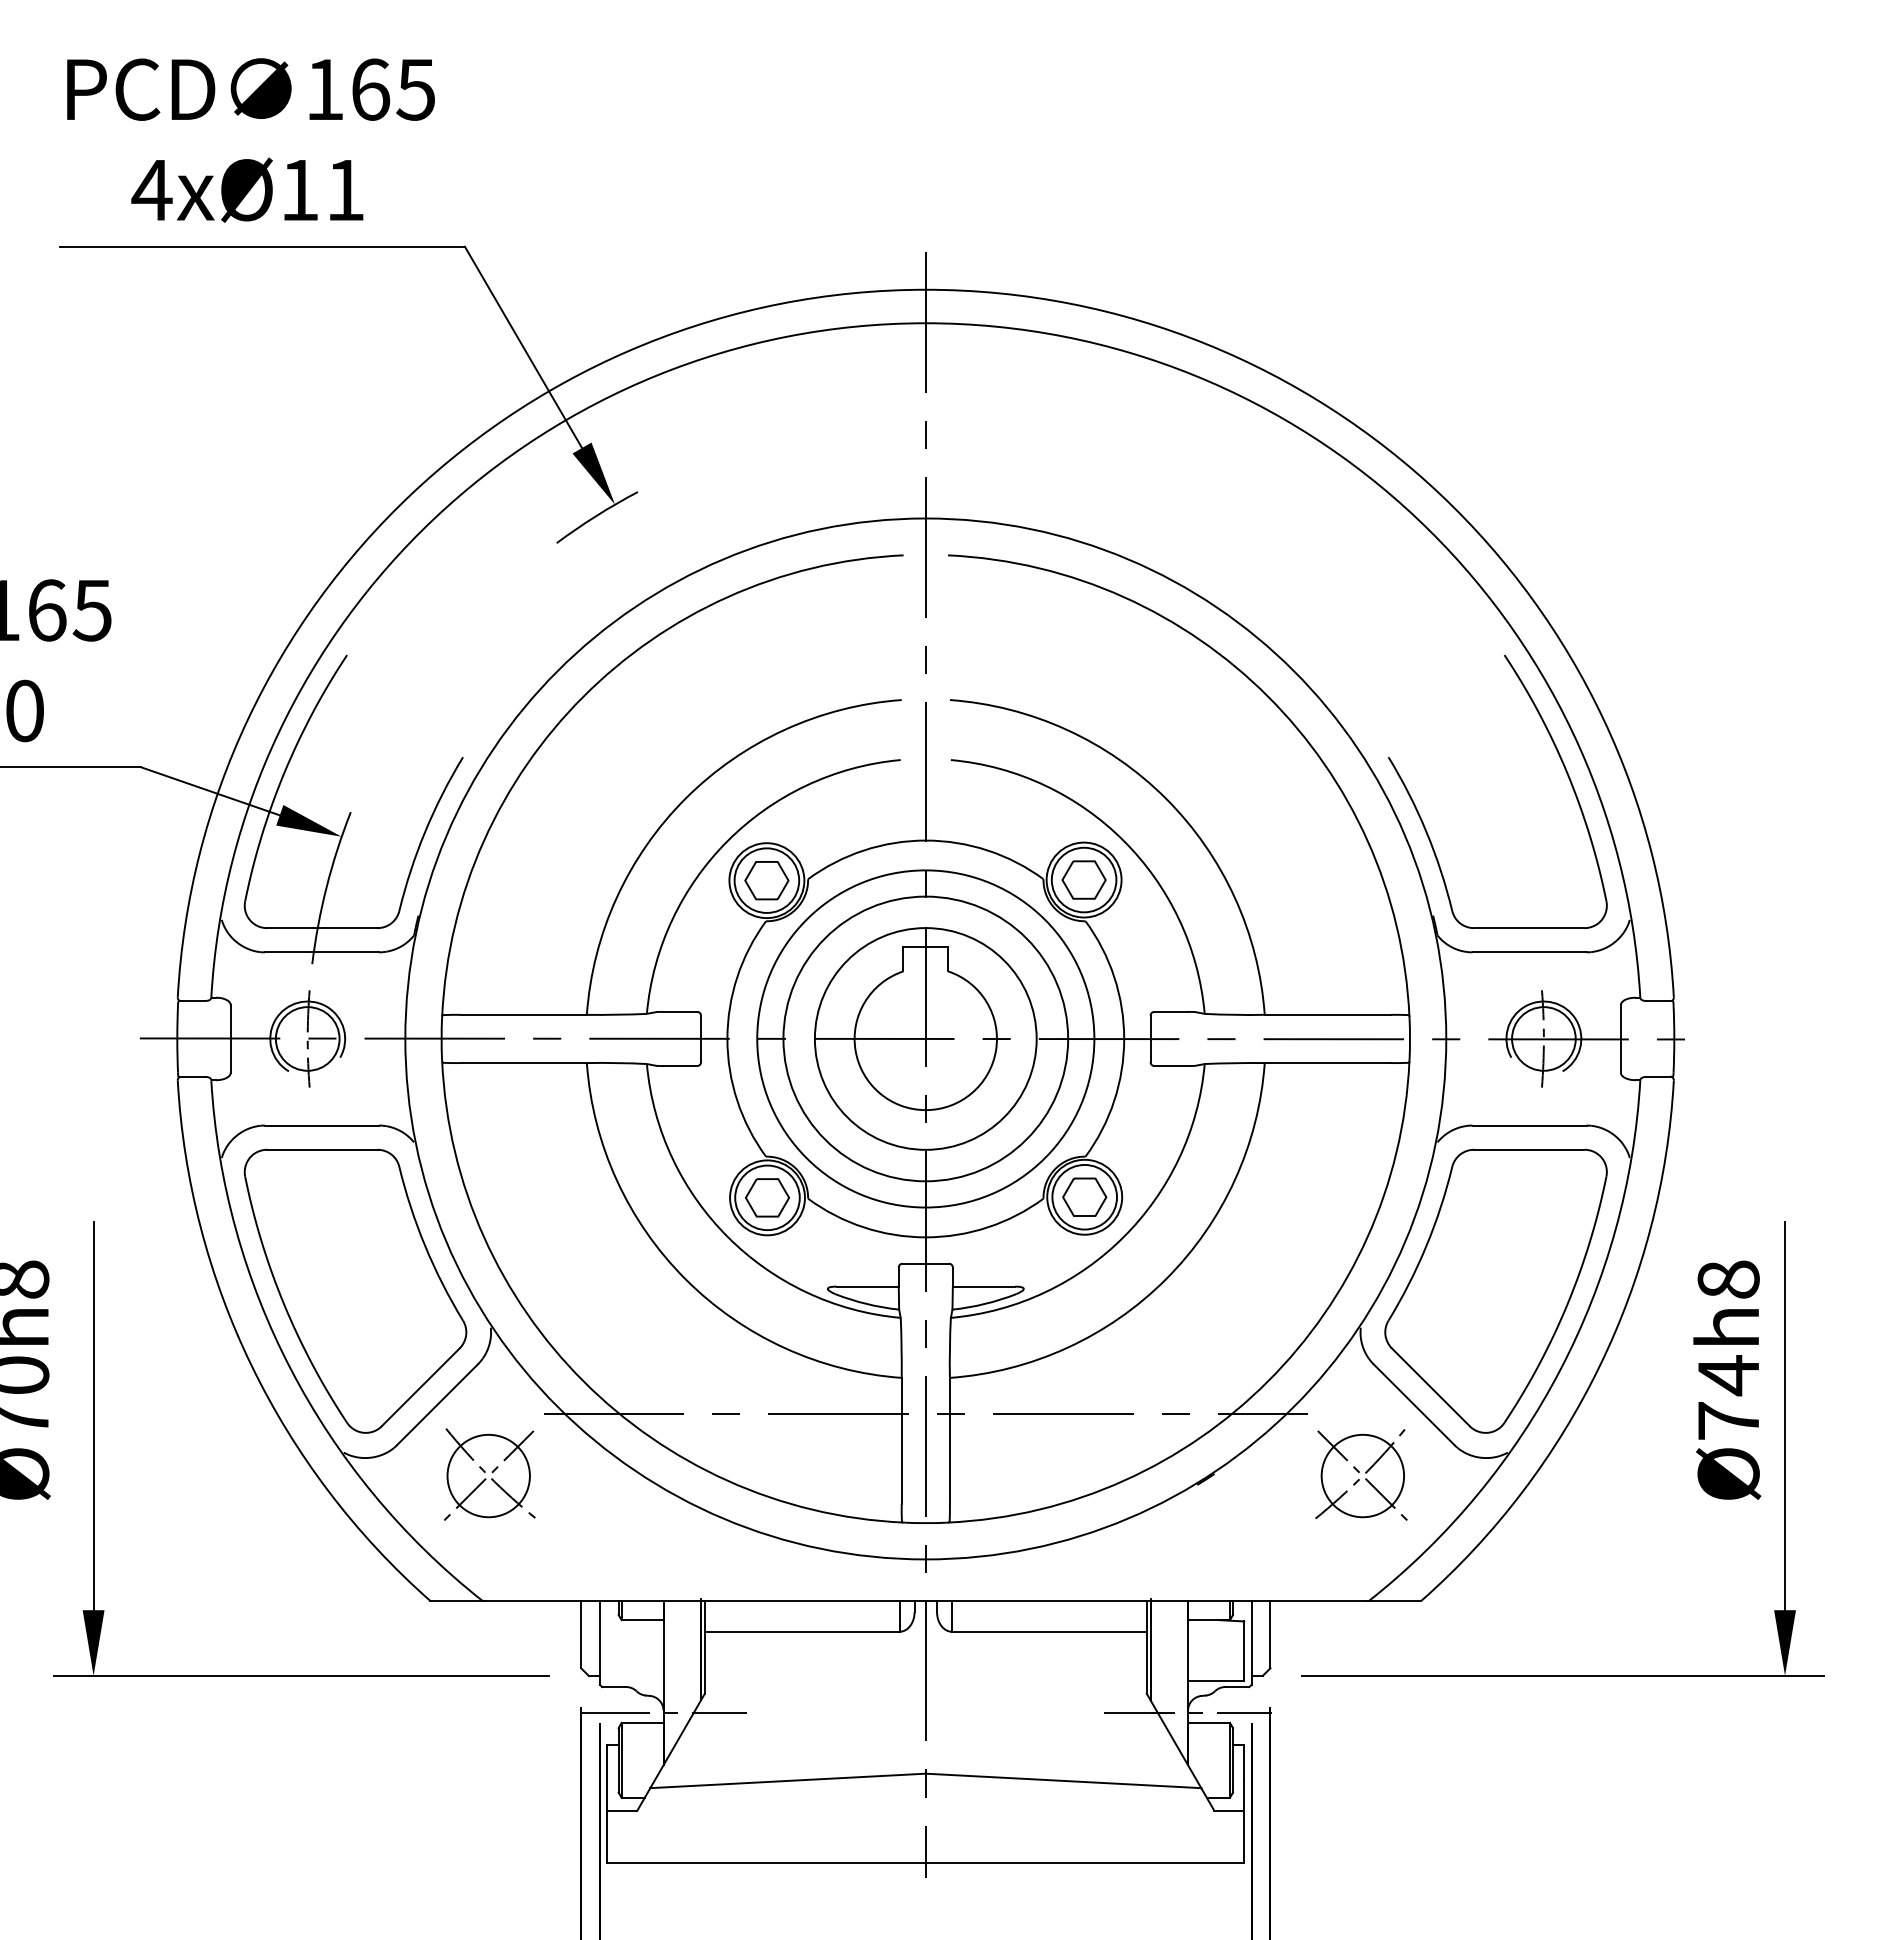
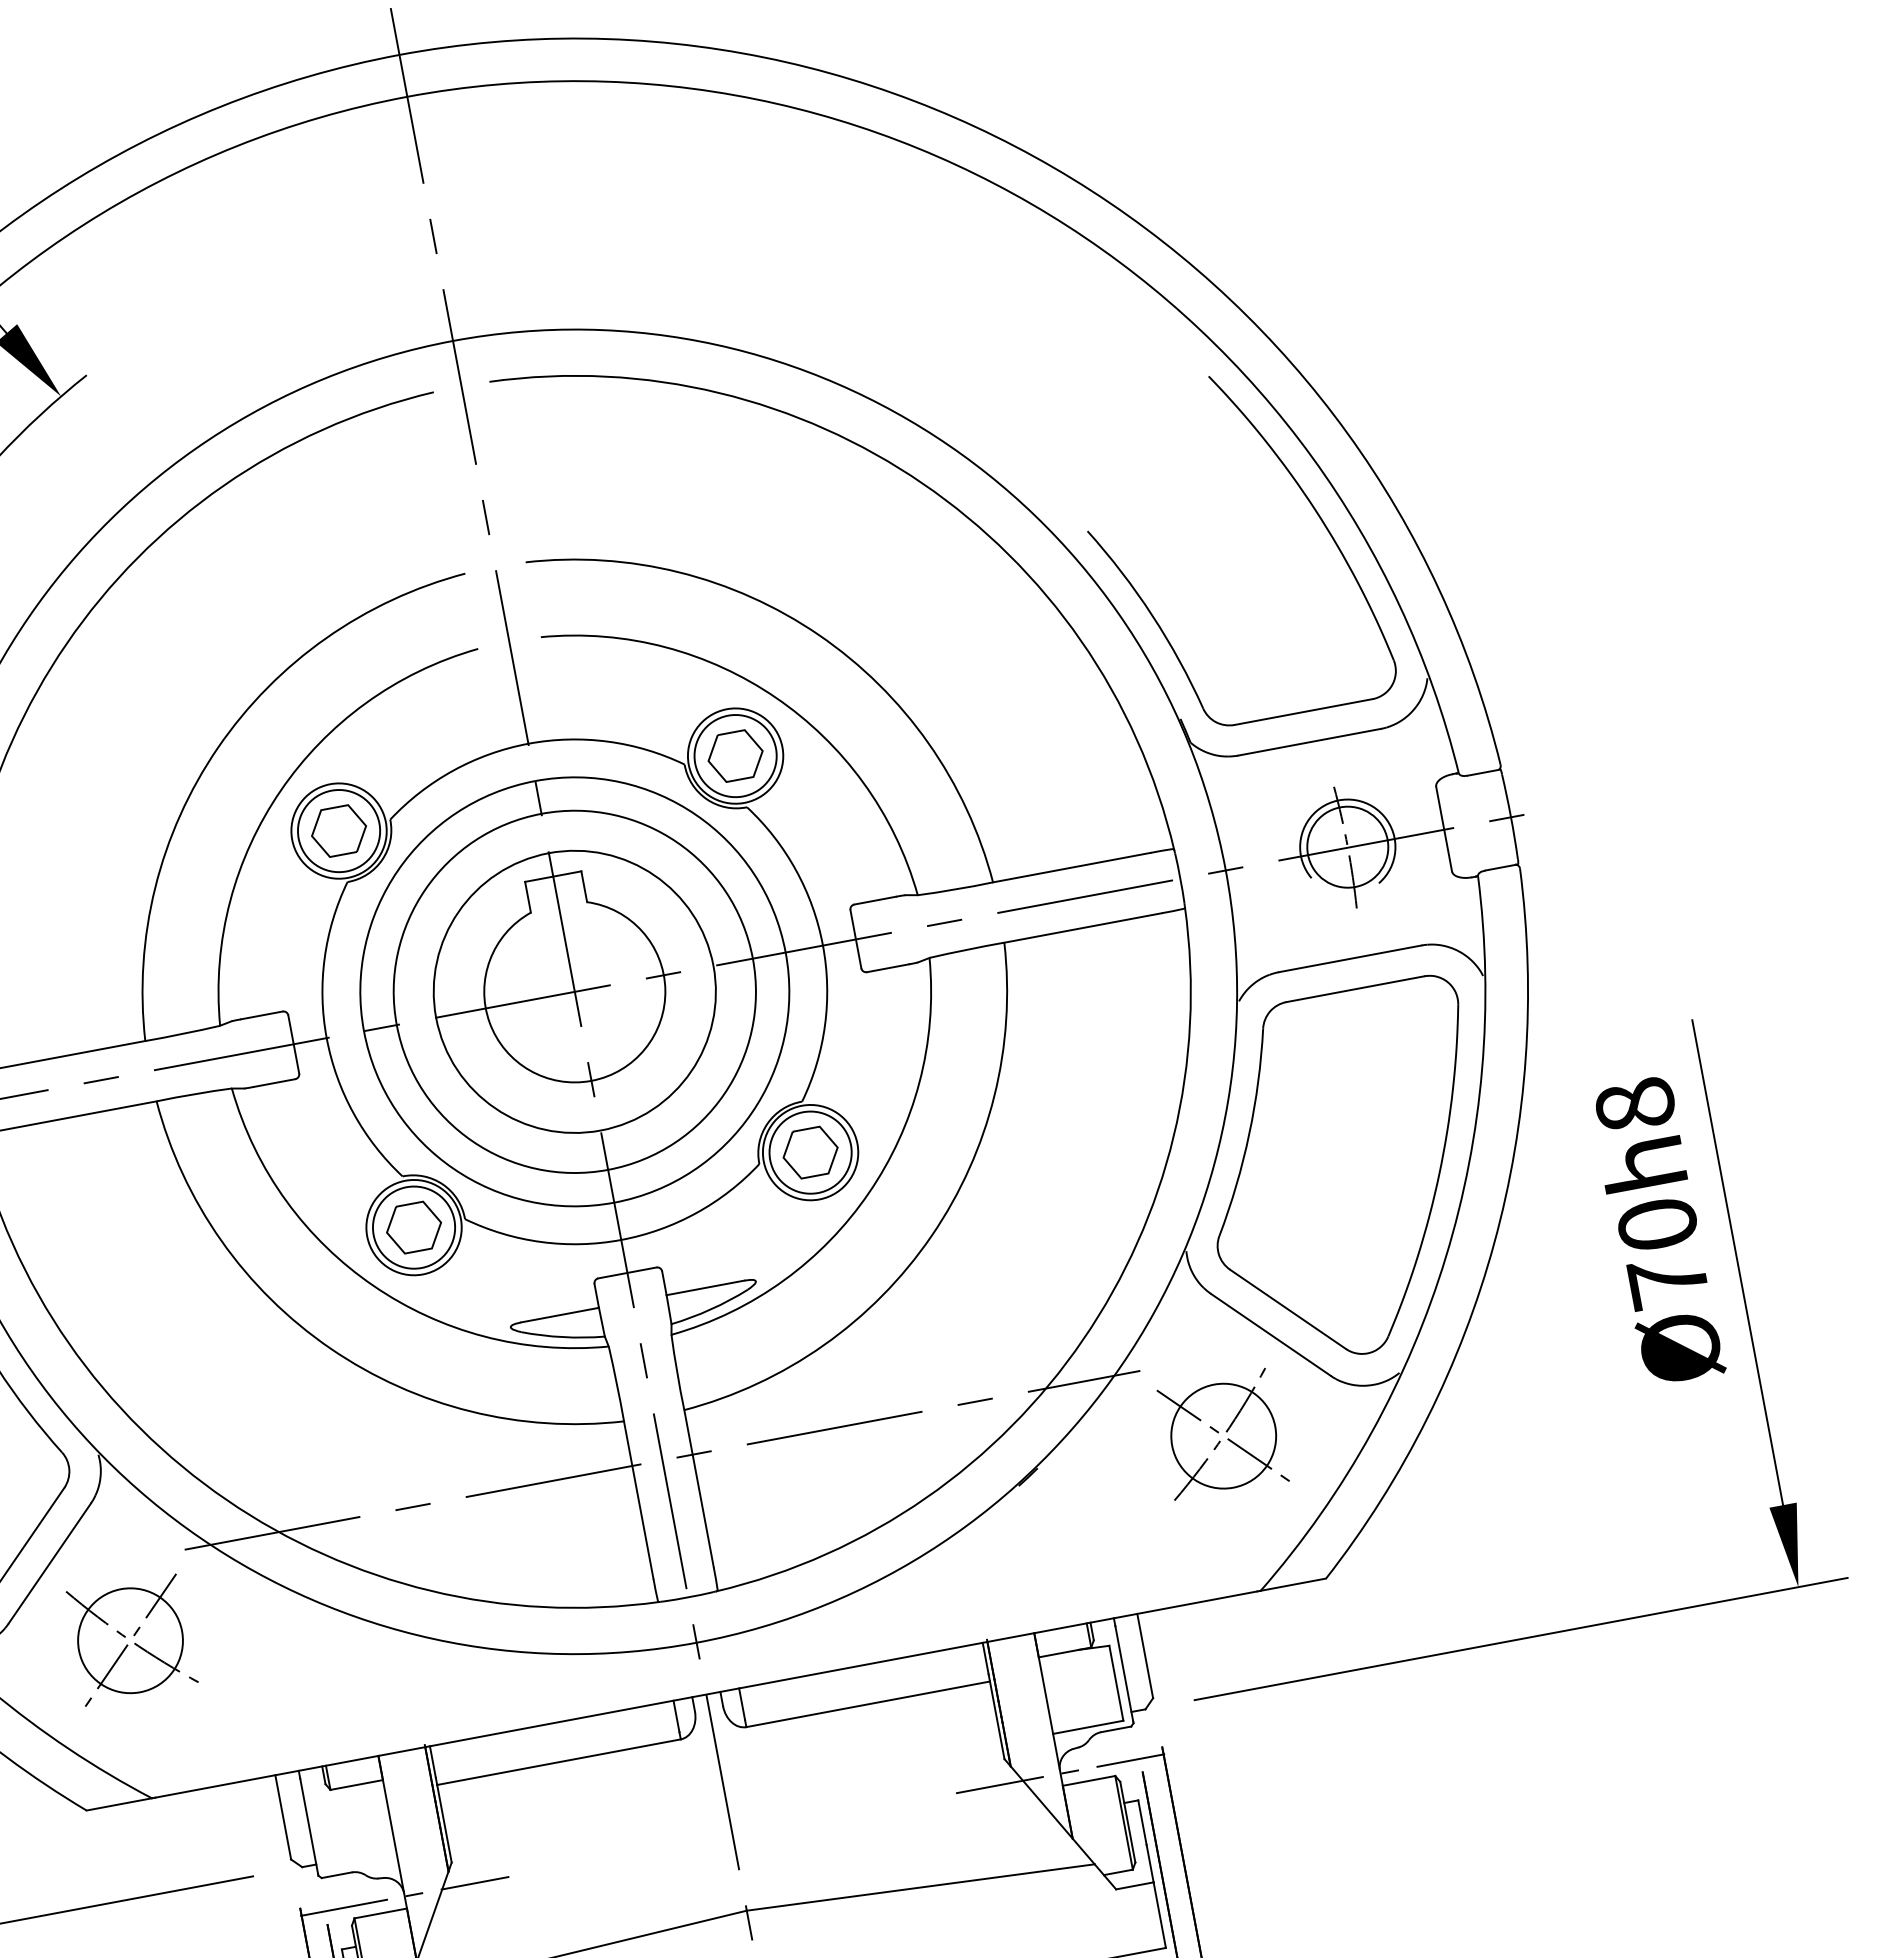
text: (1728, 1375) -> (1657, 1224), Ø74h8 -> Ø70h8

